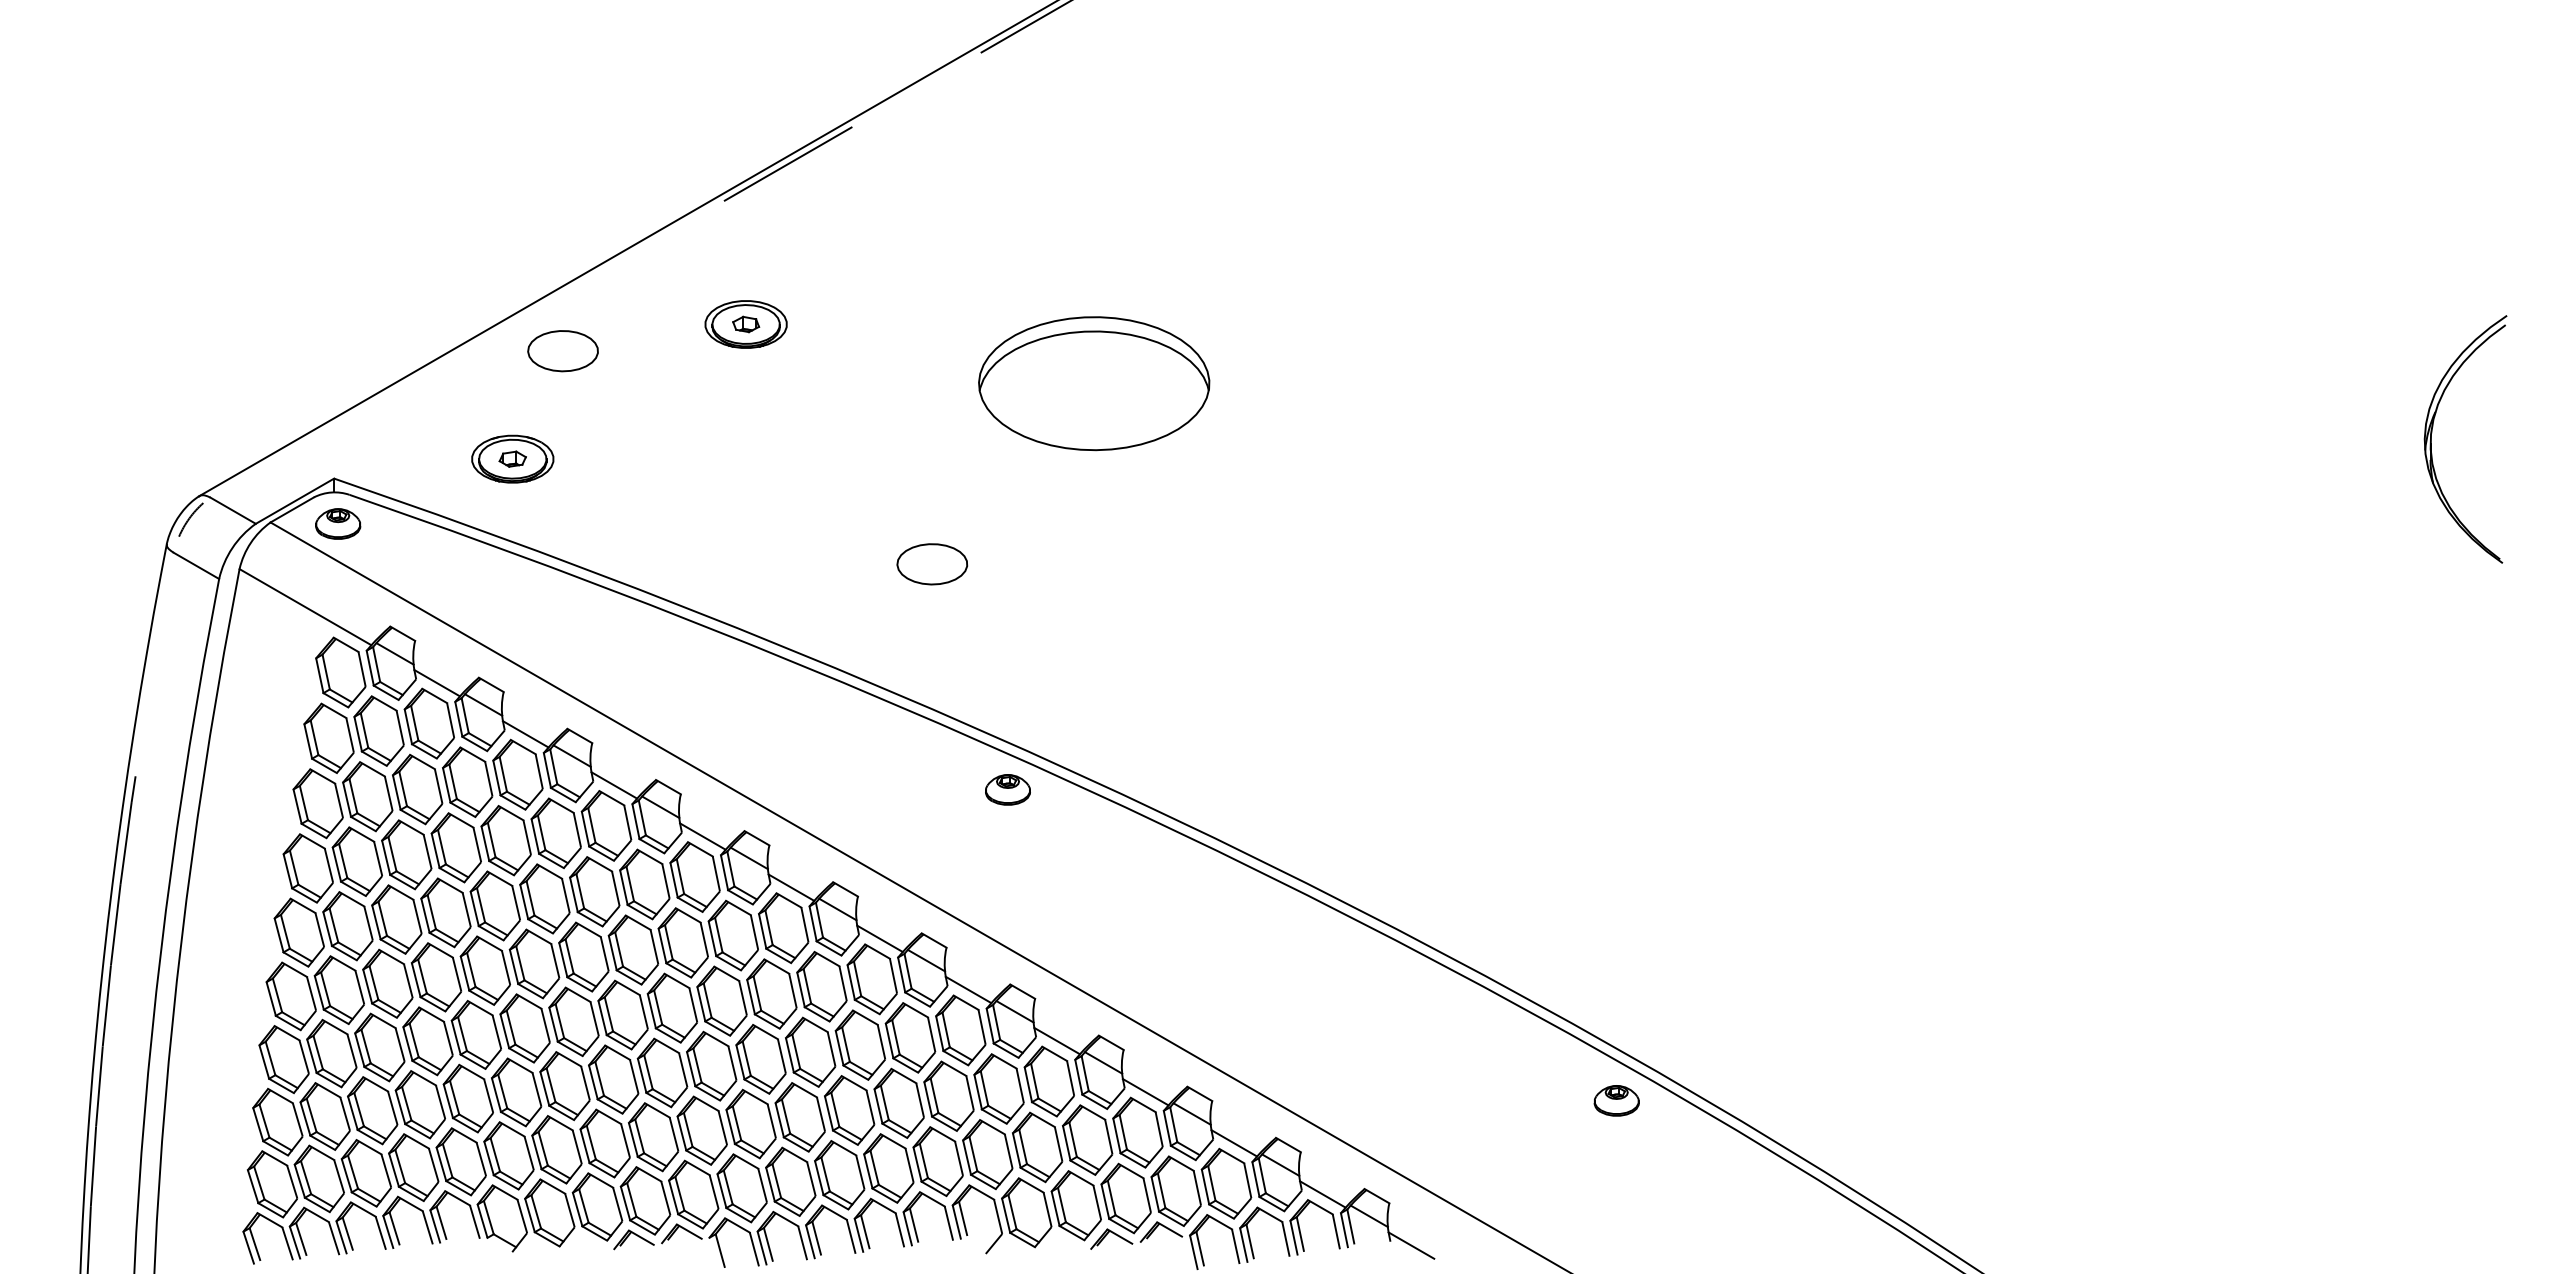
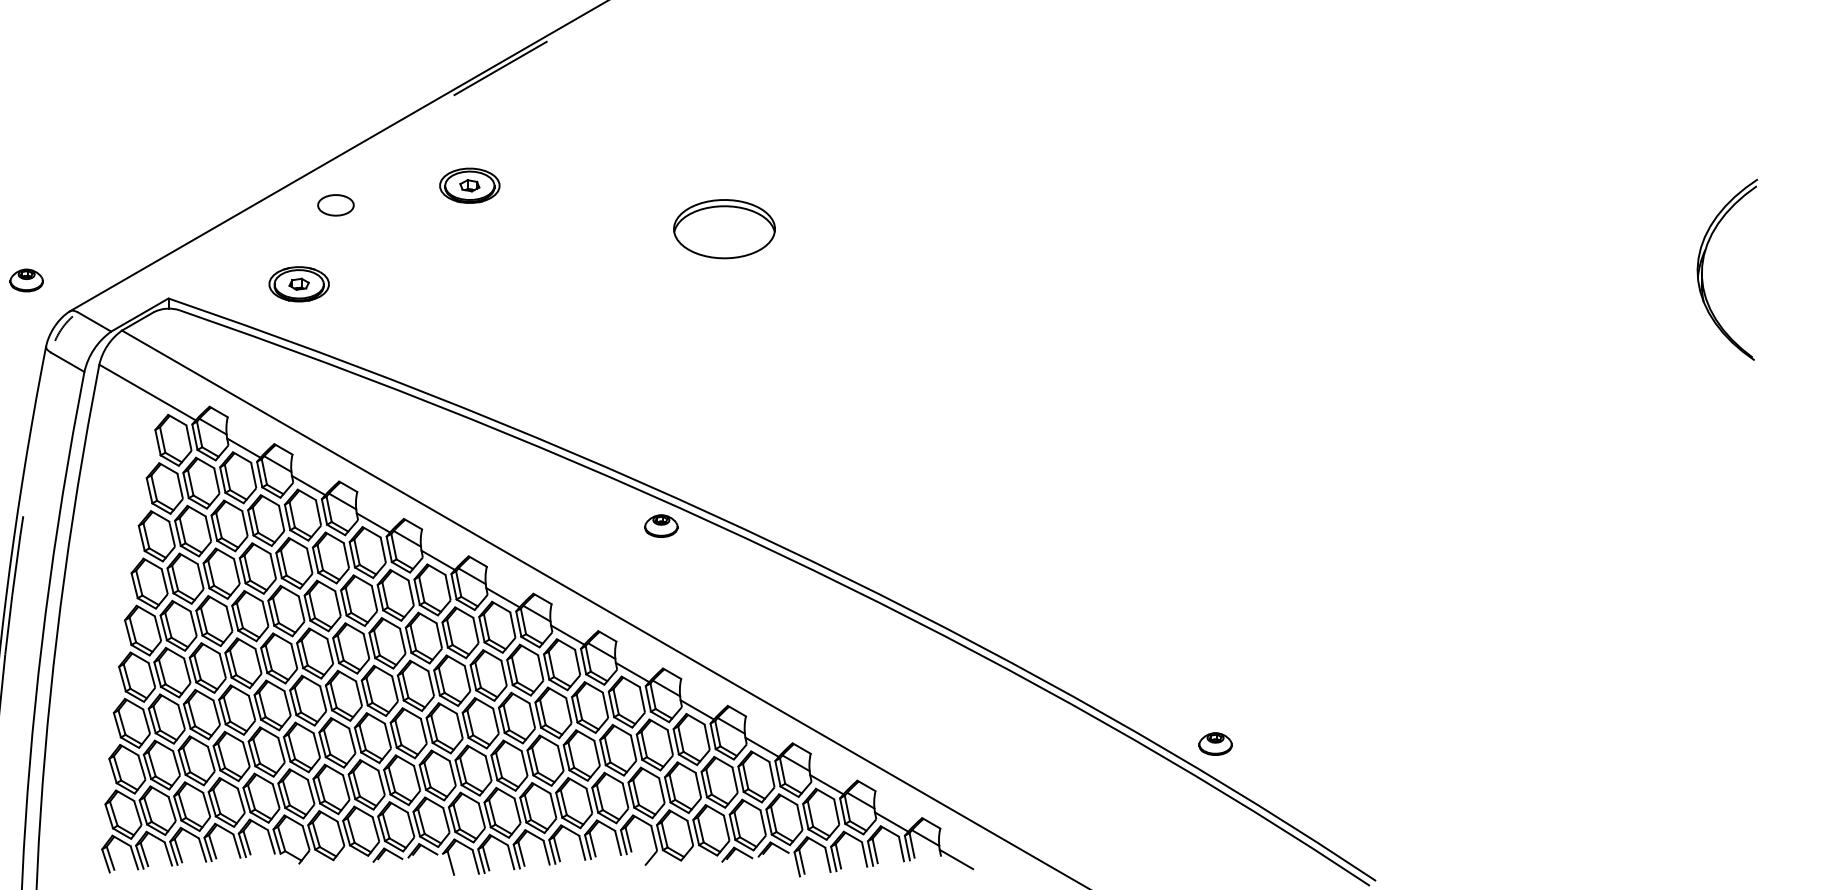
part: (562, 351) -> (335, 205), size x0.7
part: (1094, 383) -> (724, 228), size x0.6
part: (338, 523) -> (26, 280), moved
part: (932, 564) -> (606, 361), removed
part: (1616, 1100) -> (1215, 743), moved

